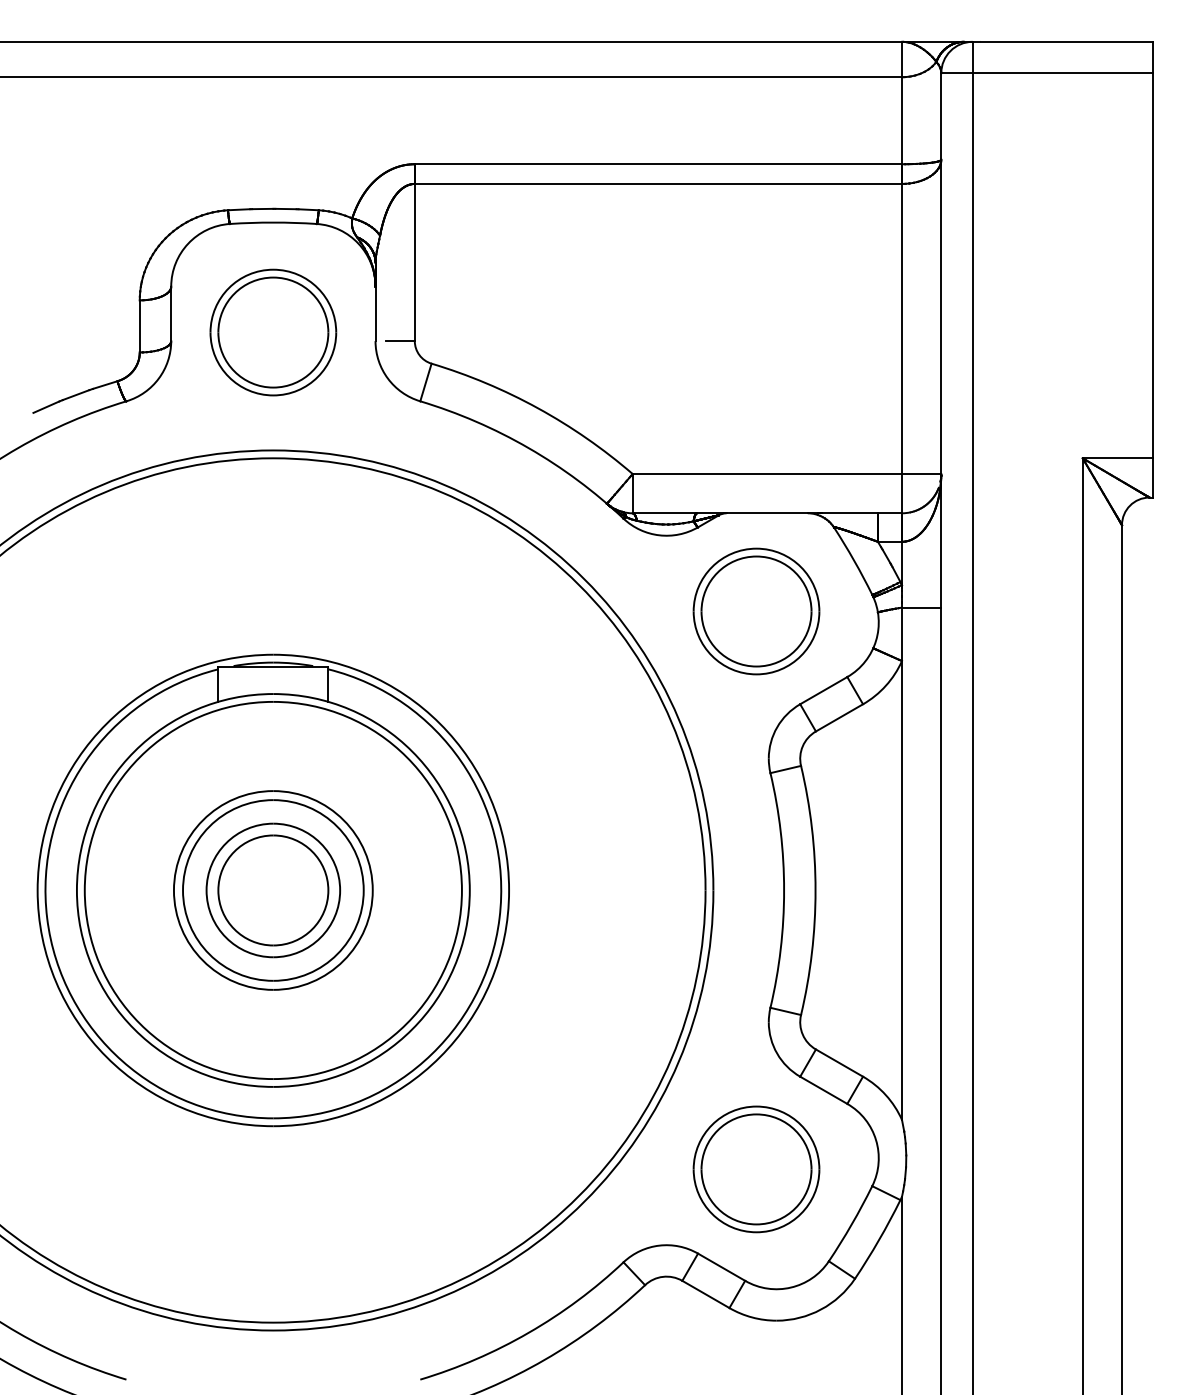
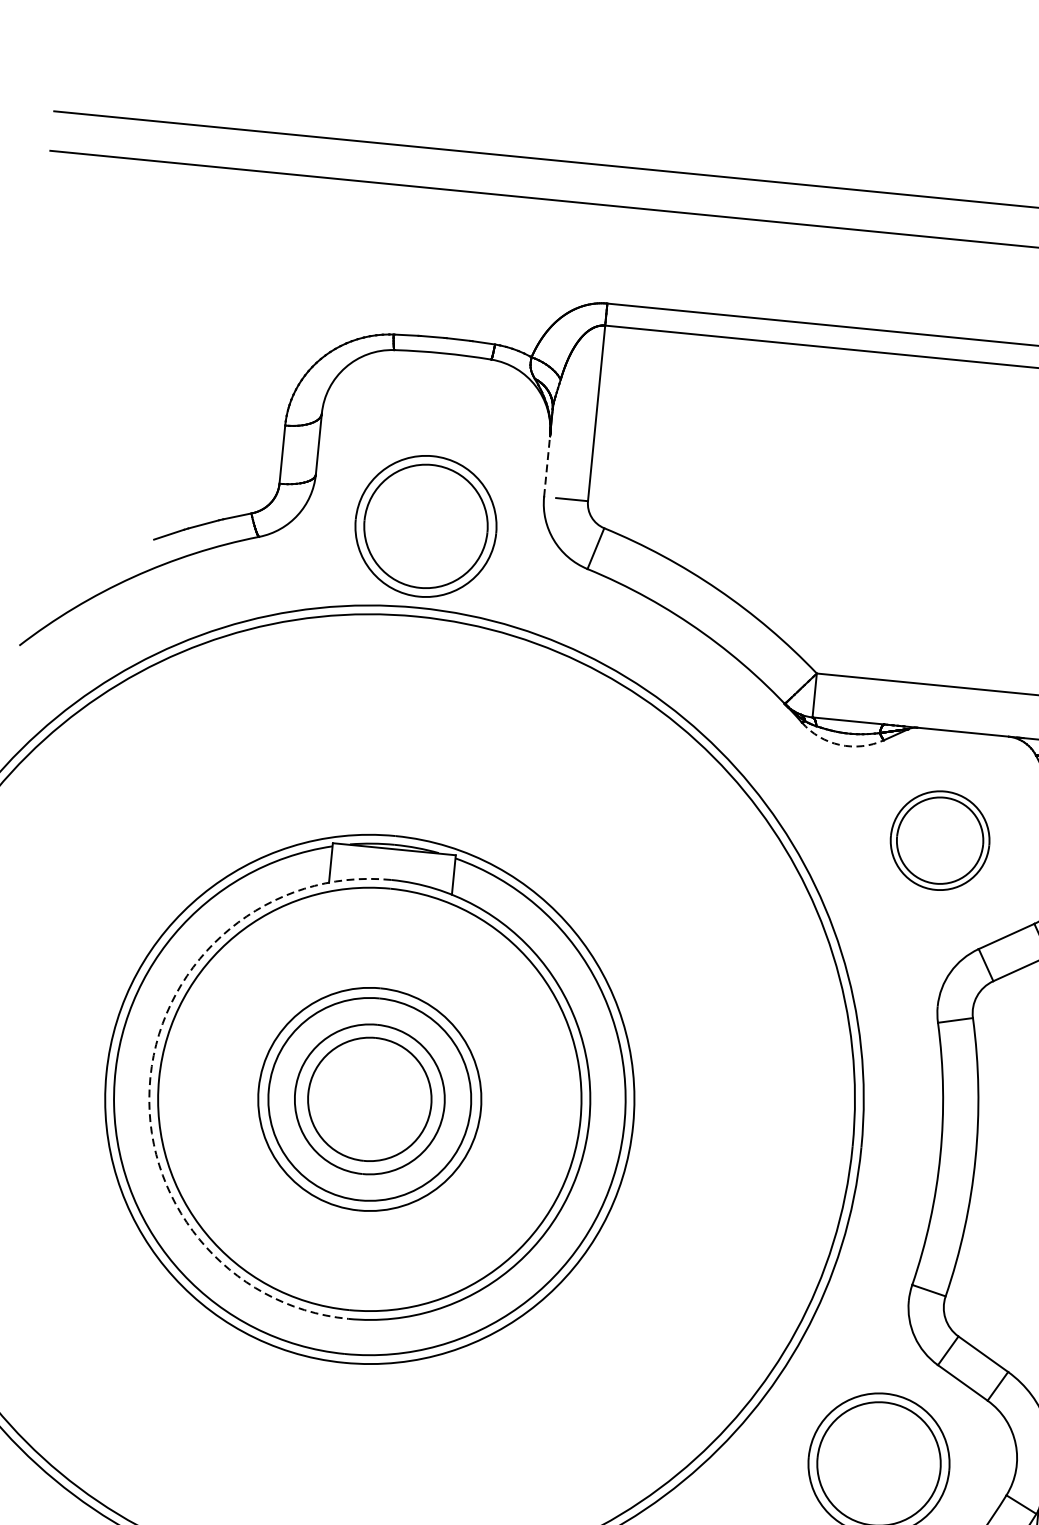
line: (375, 313) -> (547, 466), solid -> dashed
part: (273, 332) -> (426, 526), moved
arc: (659, 535) -> (840, 745), solid -> dashed
part: (756, 611) -> (940, 840), size x0.7
arc: (76, 890) -> (149, 1077), solid -> dashed

